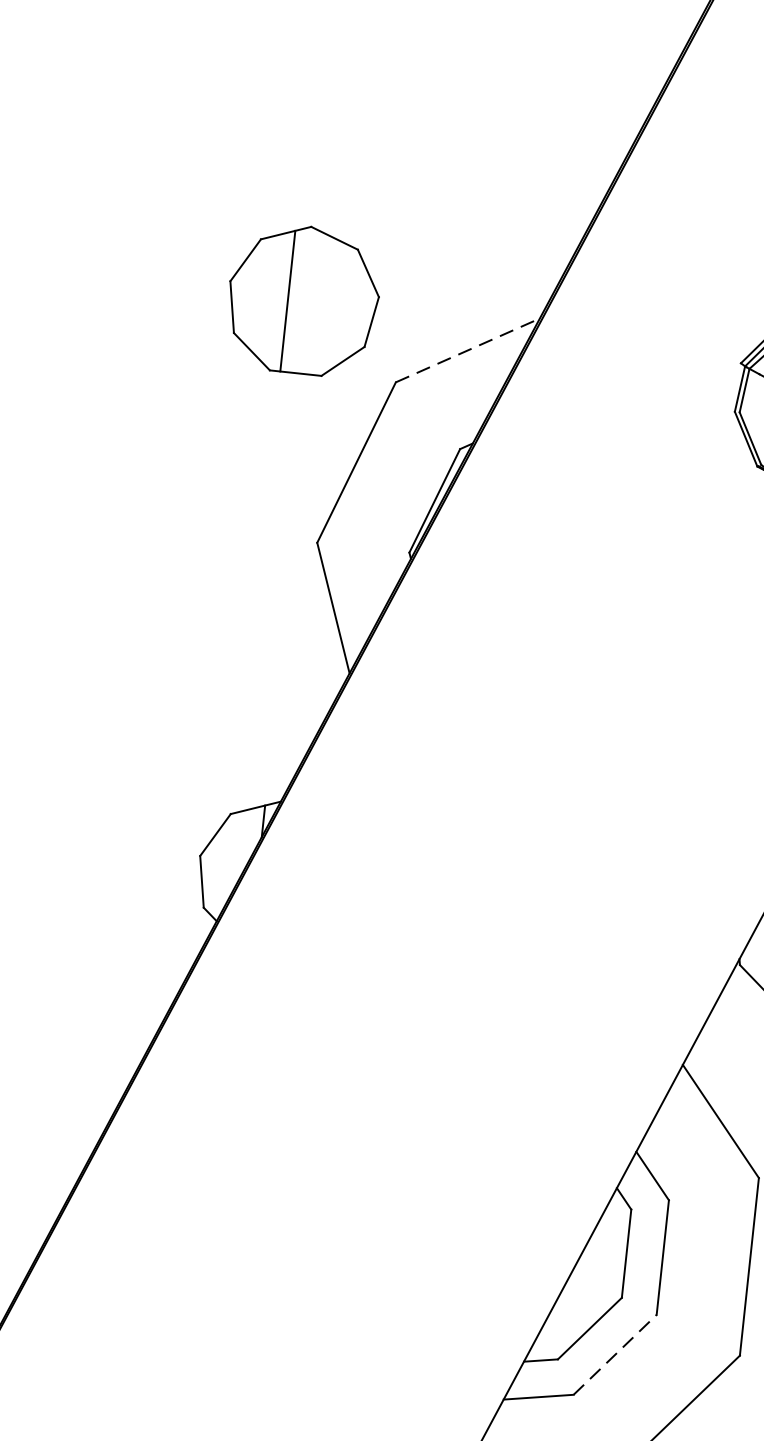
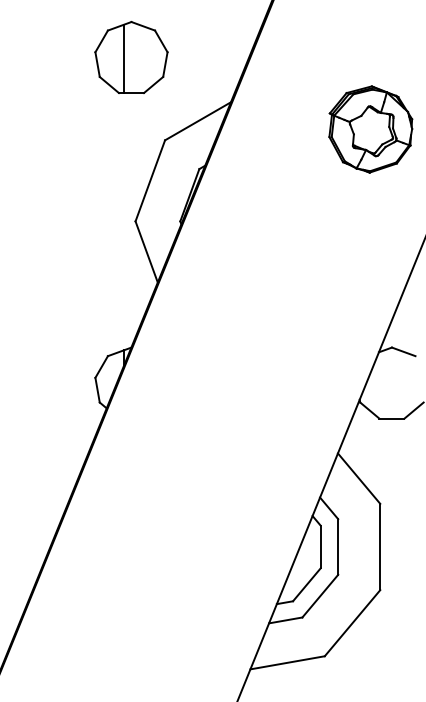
part: (303, 299) -> (131, 57), moved
line: (468, 350) -> (198, 121), dashed -> solid
line: (615, 1355) -> (320, 596), dashed -> solid

